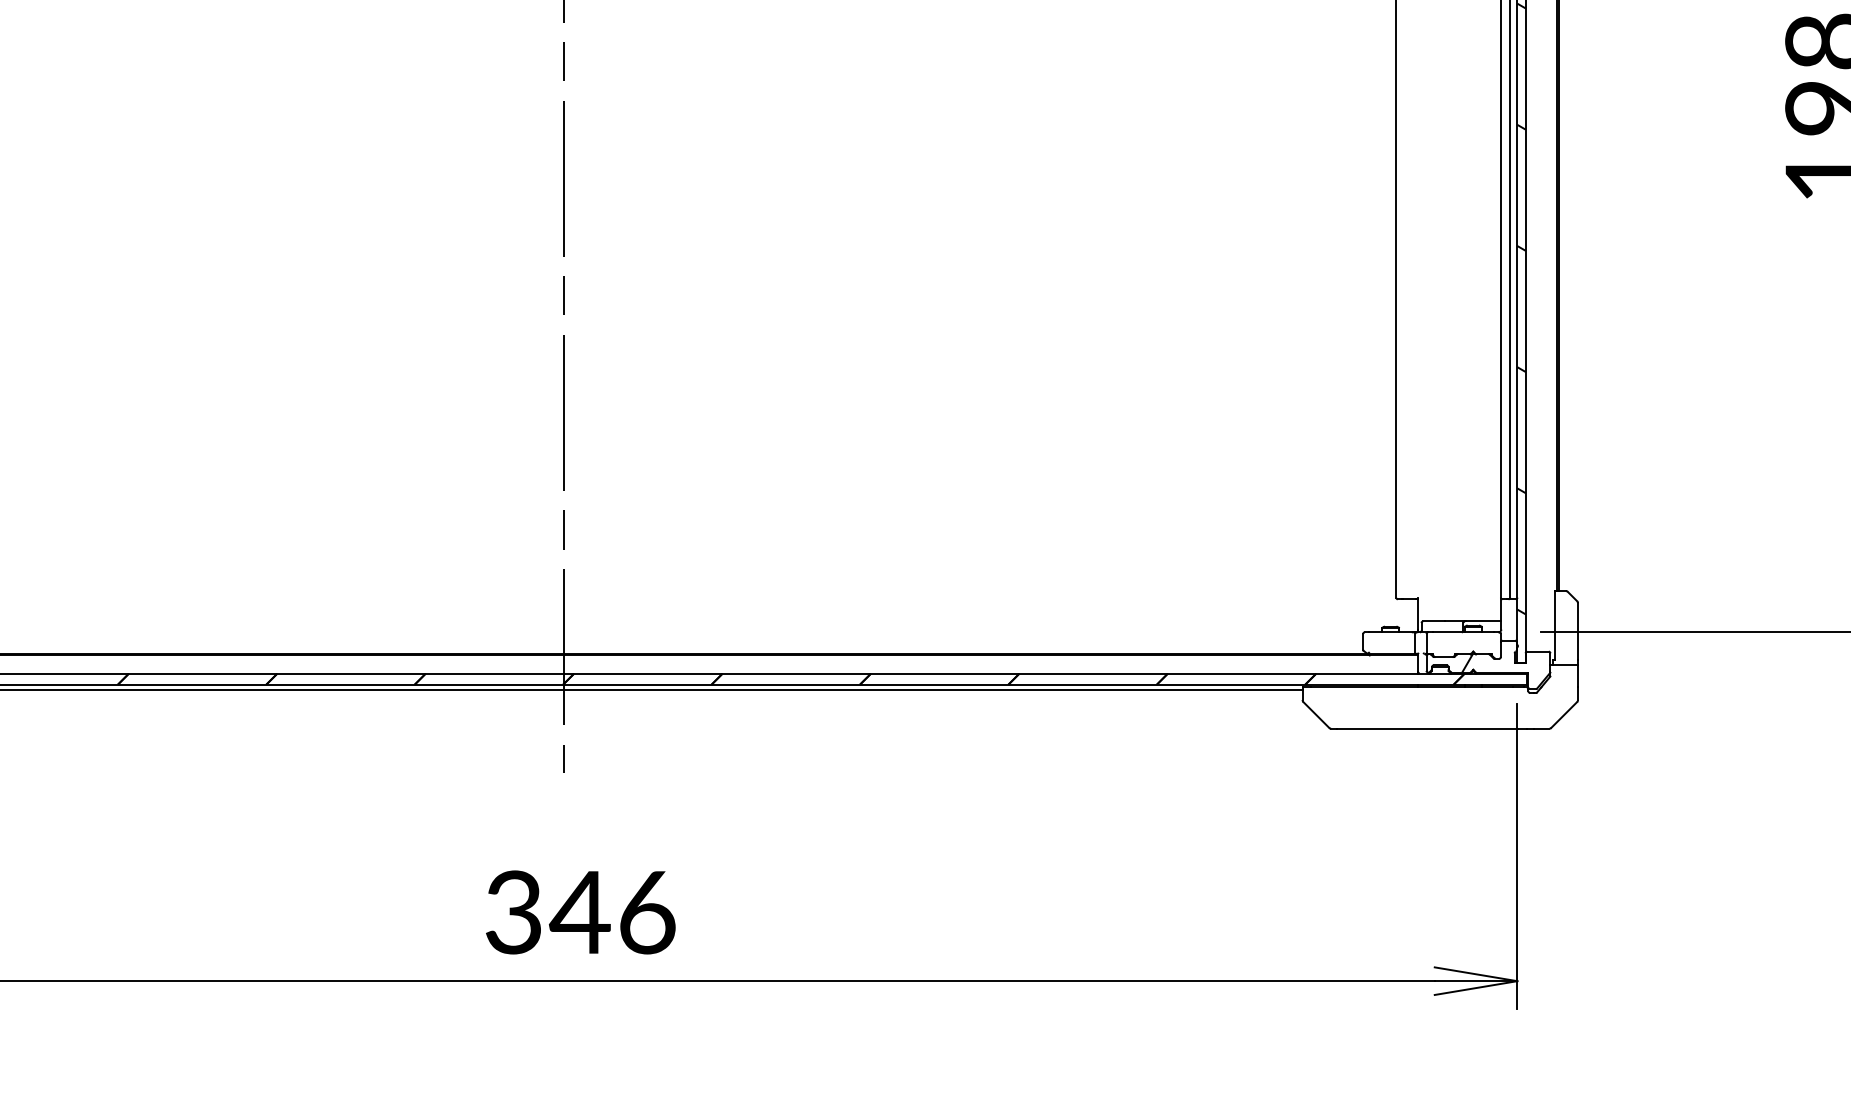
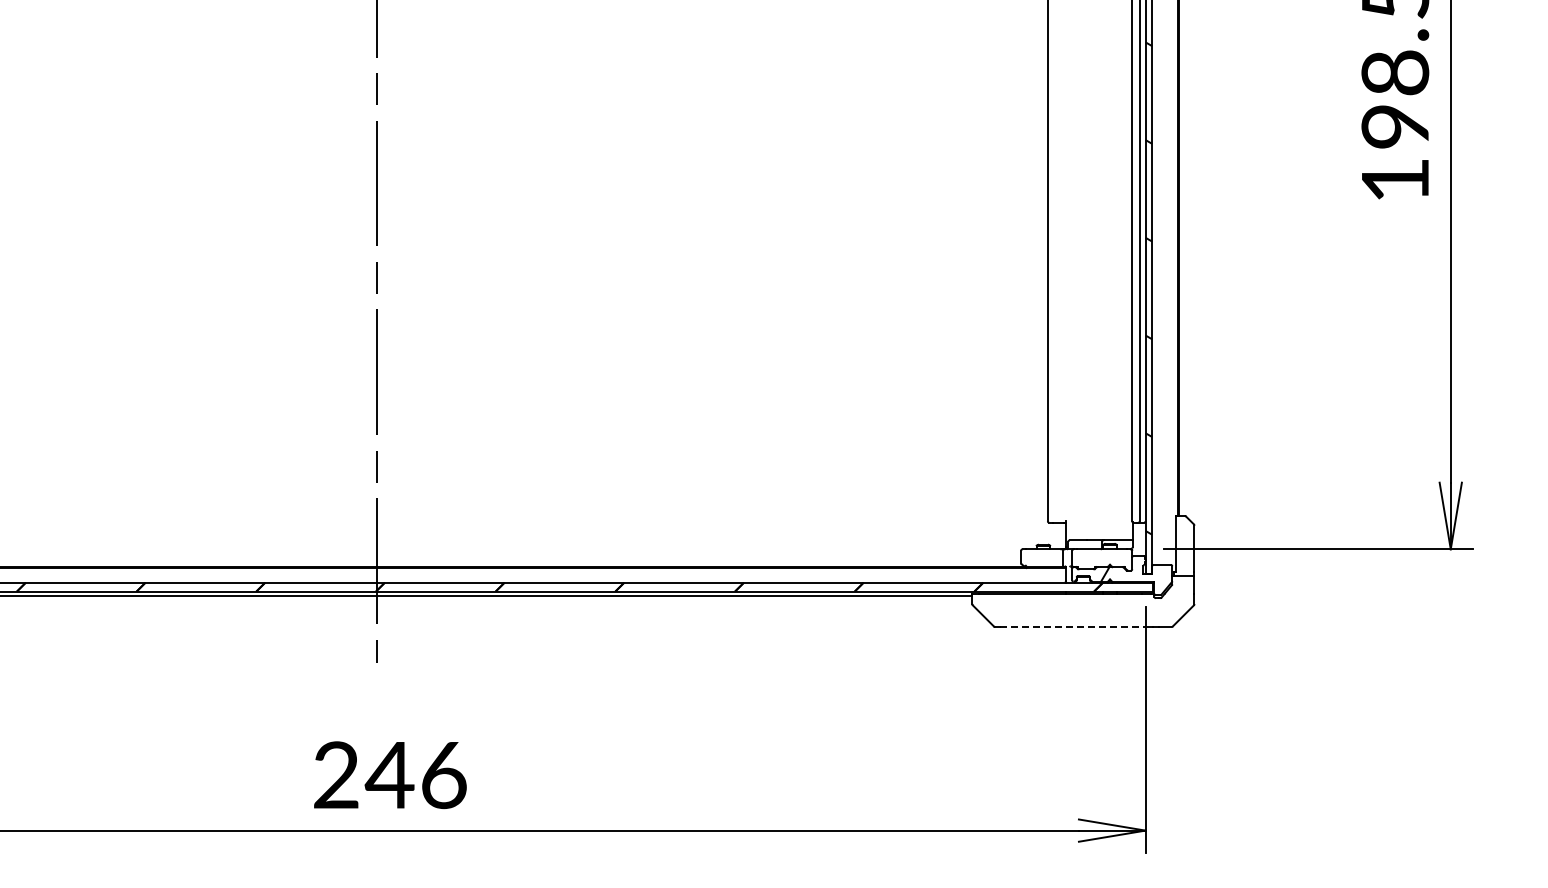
line: (1428, 729) -> (1073, 627), solid -> dashed
text: (514, 912) -> (336, 775), 346 -> 246

